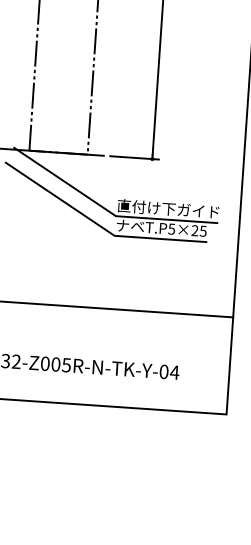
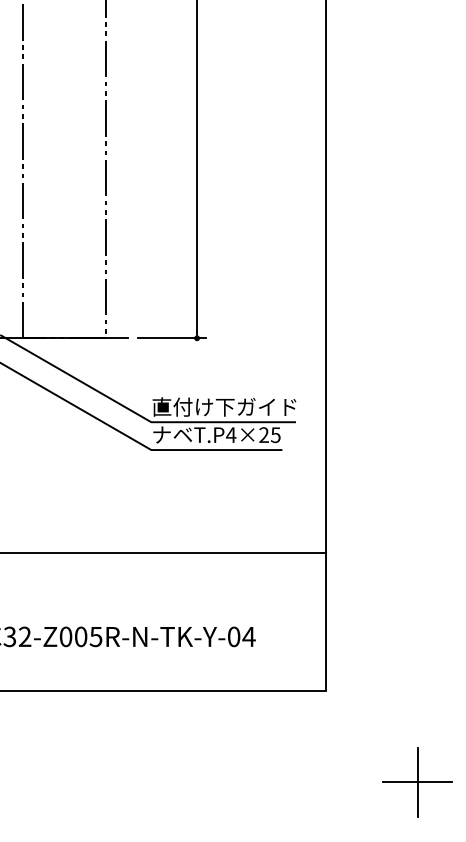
text: (172, 229) -> (231, 435), T.P5×25 -> T.P4×25

